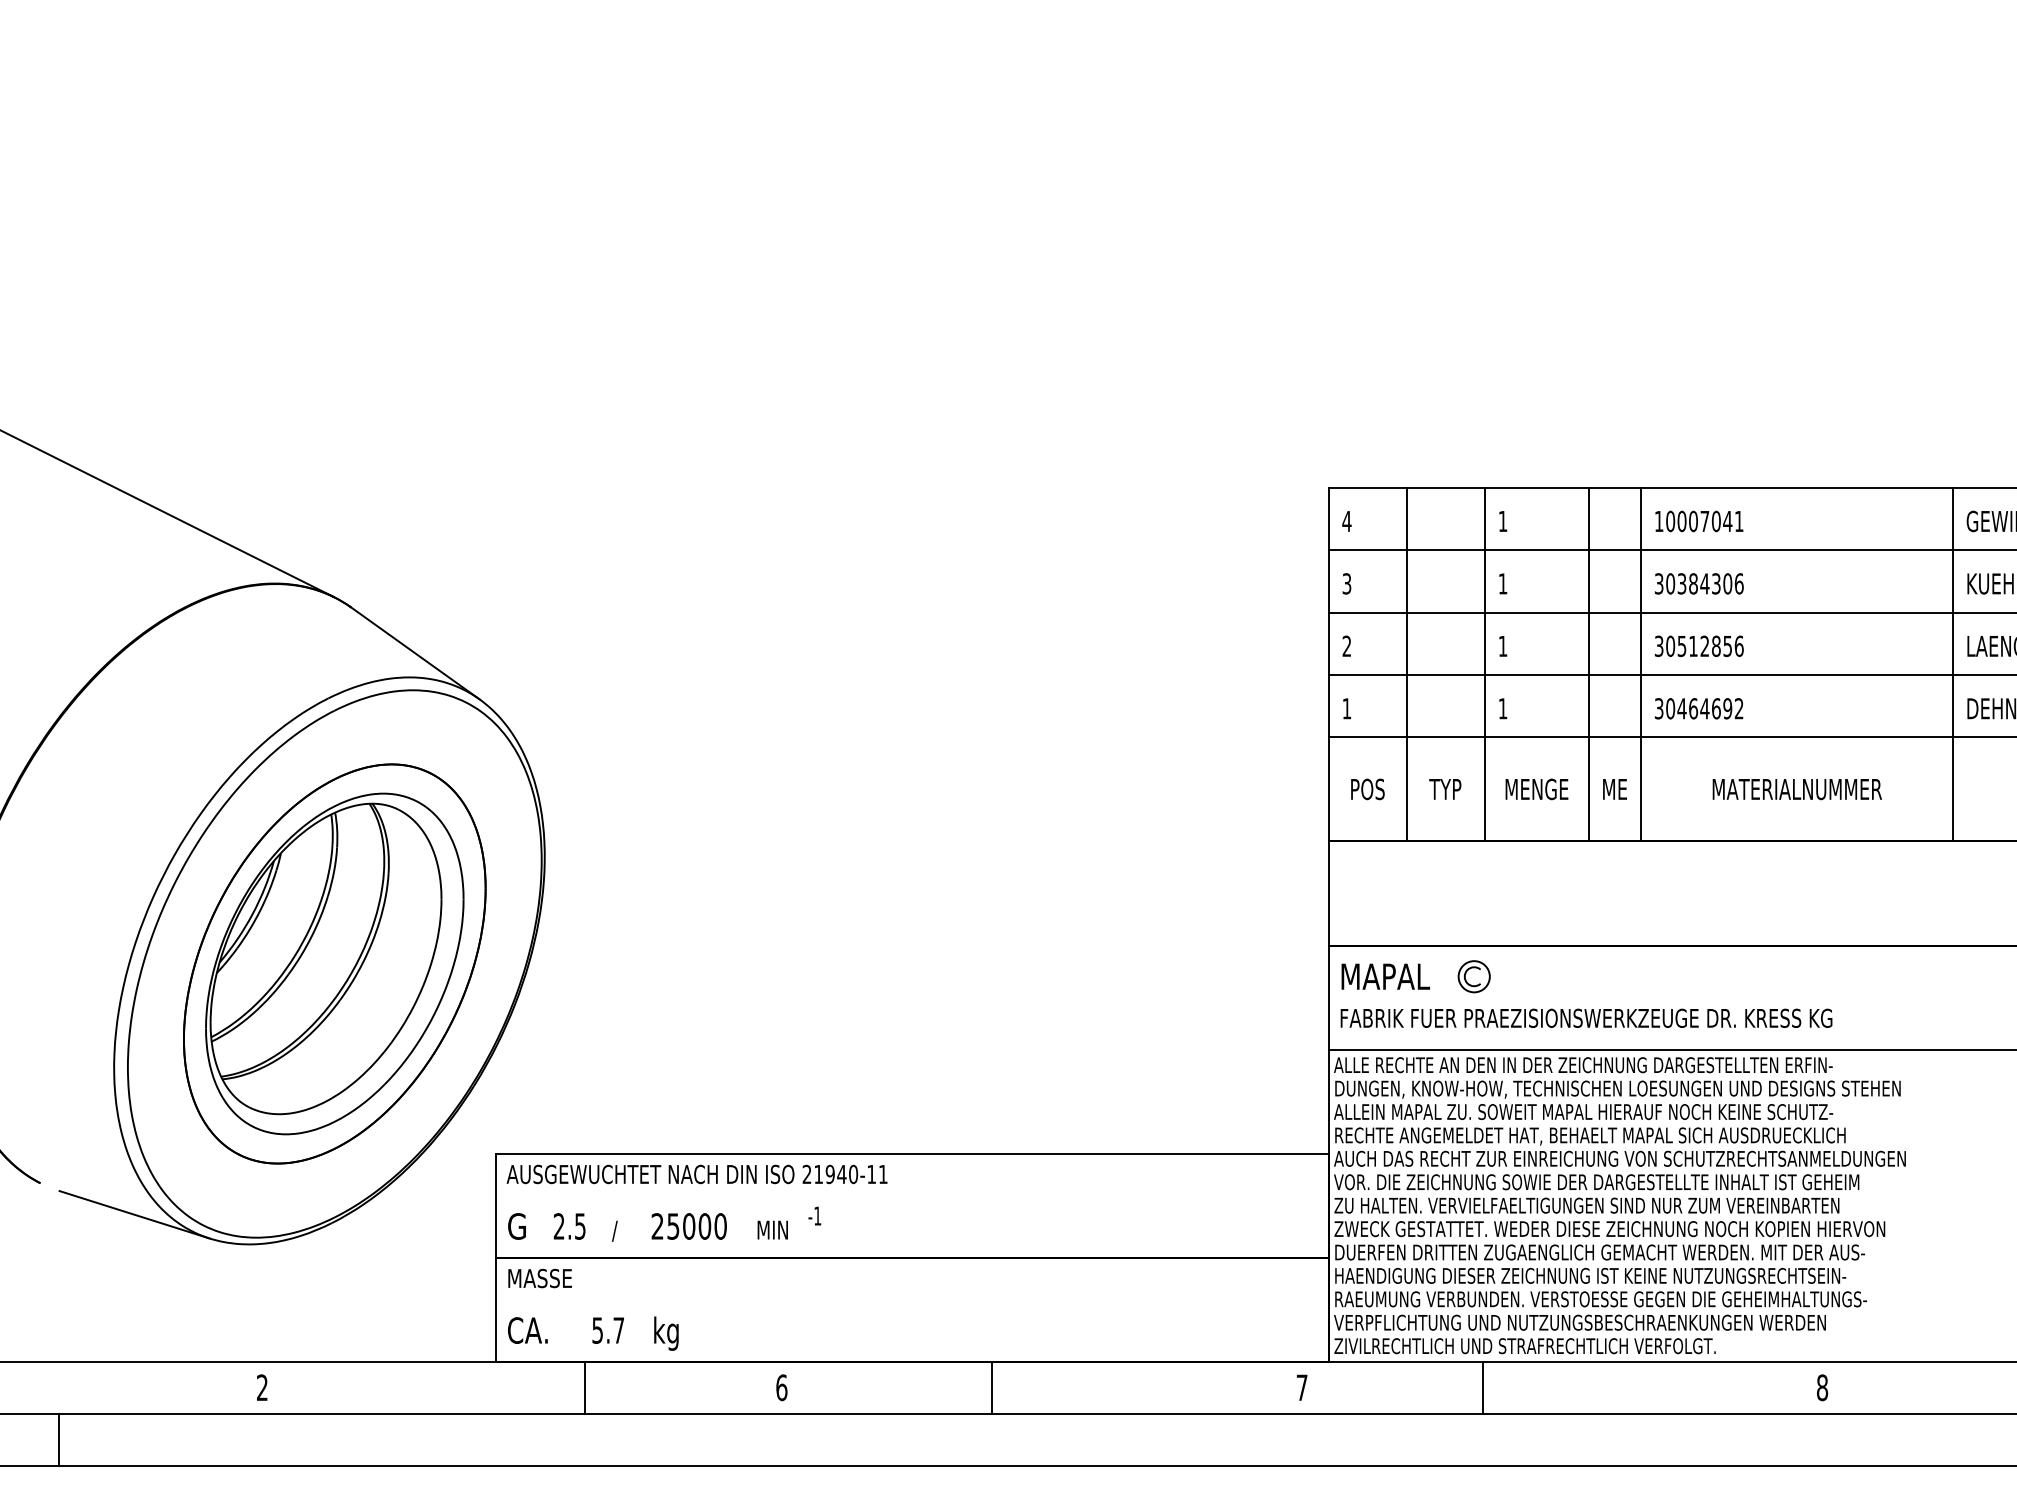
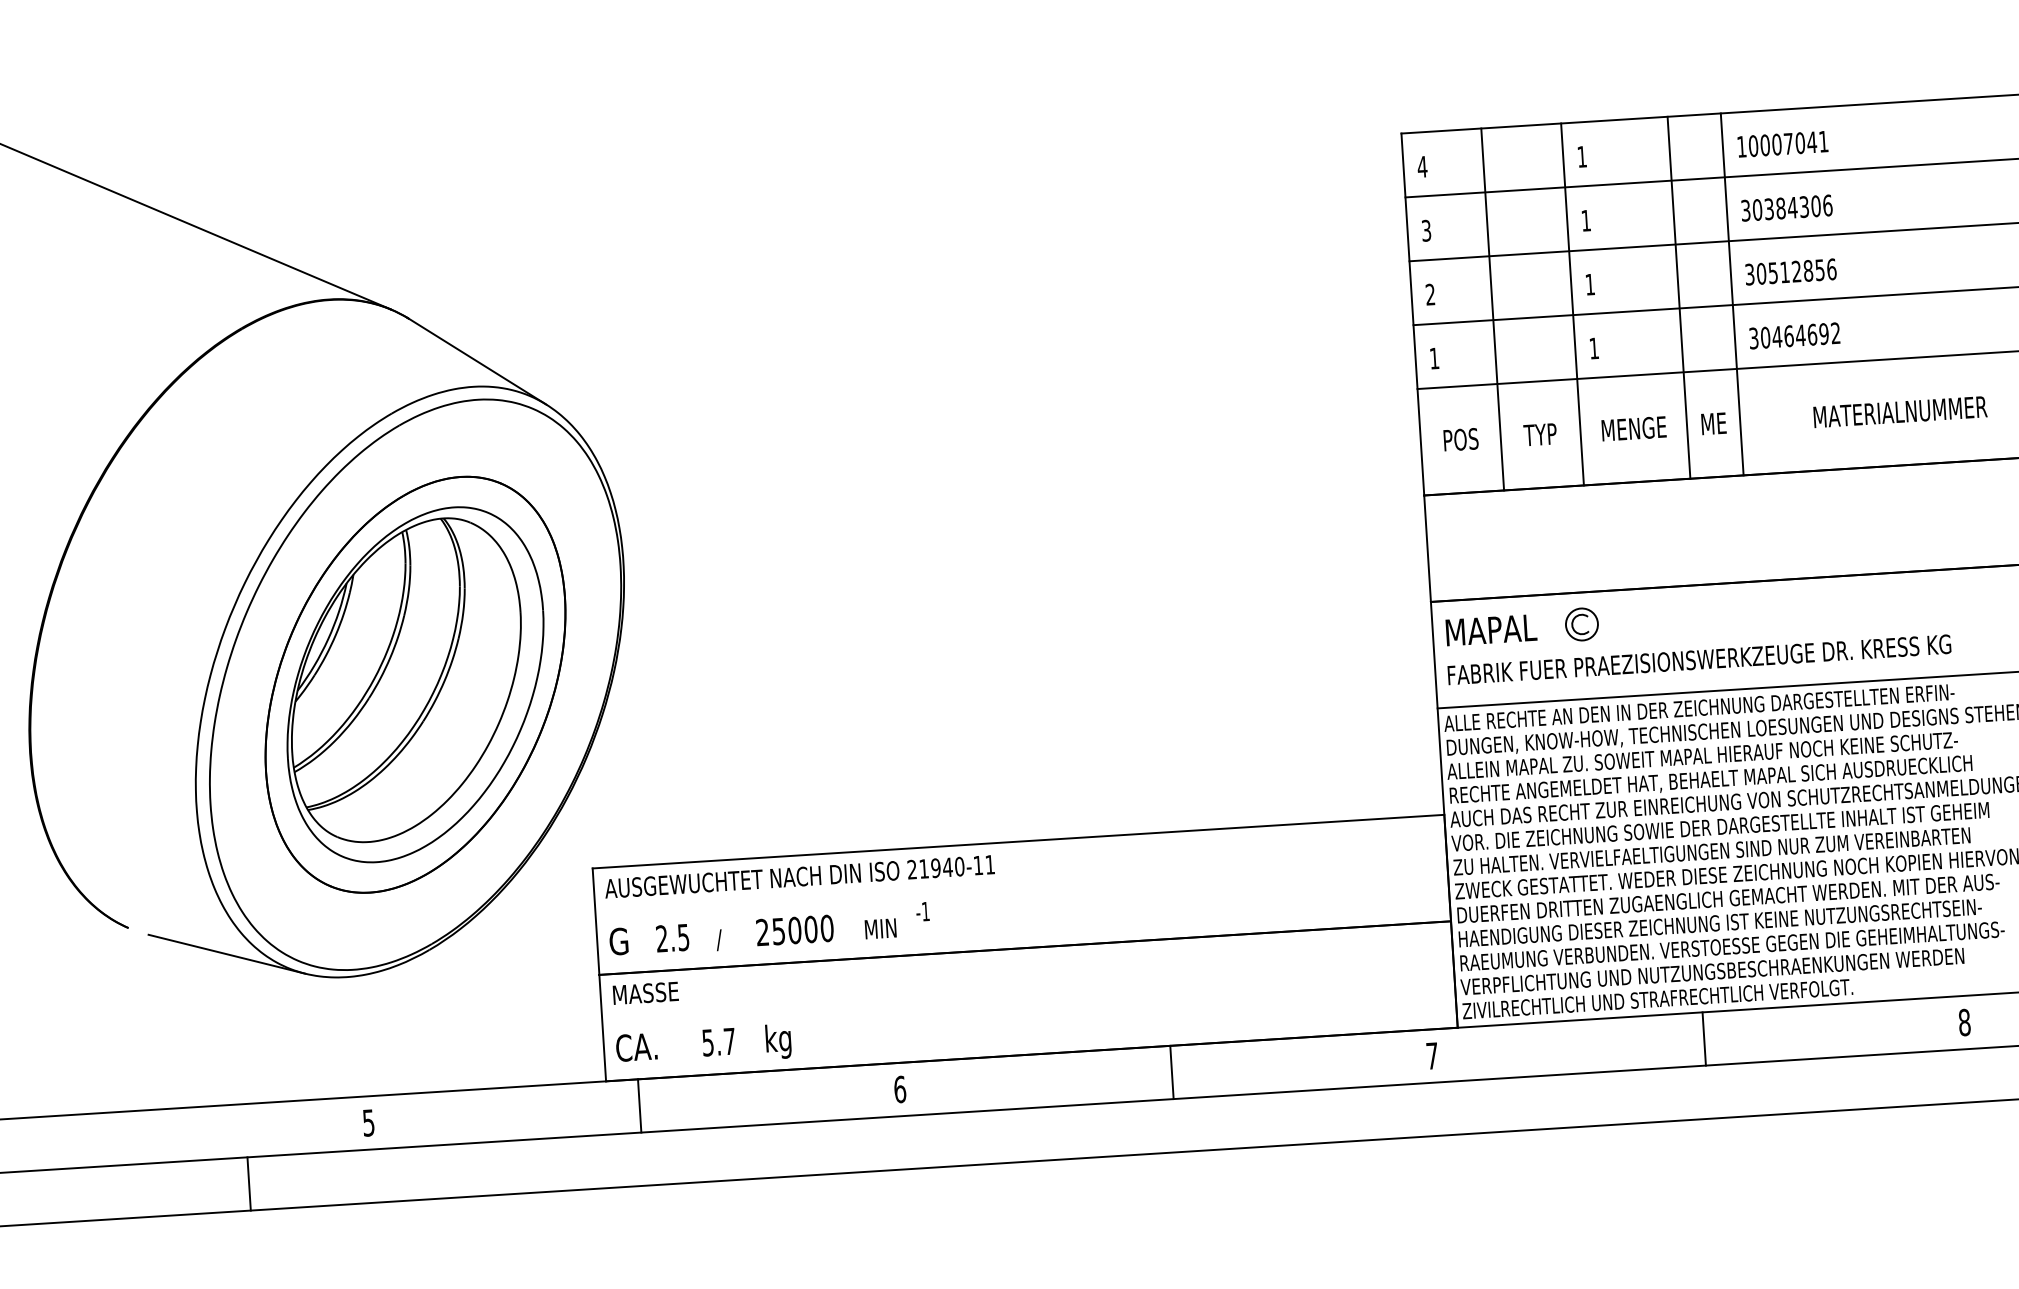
text: (262, 1387) -> (368, 1122), 2 -> 5
line: (585, 1387) -> (639, 1105), moved
line: (991, 1387) -> (1171, 1072), moved
line: (1482, 1387) -> (1703, 1038), moved
line: (59, 1439) -> (249, 1183), moved

